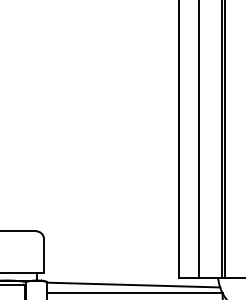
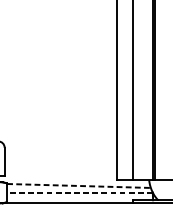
line: (133, 285) -> (78, 186), solid -> dashed
line: (134, 293) -> (79, 192), solid -> dashed

